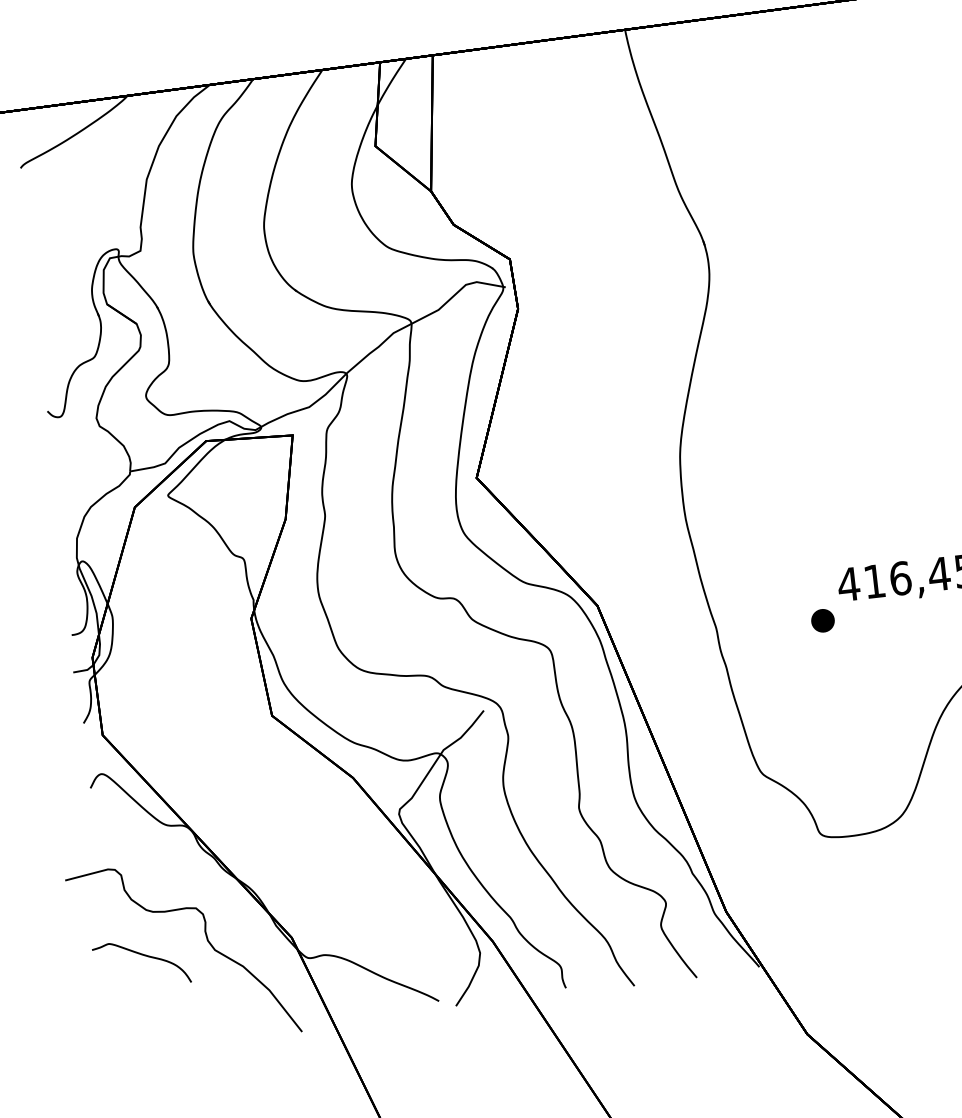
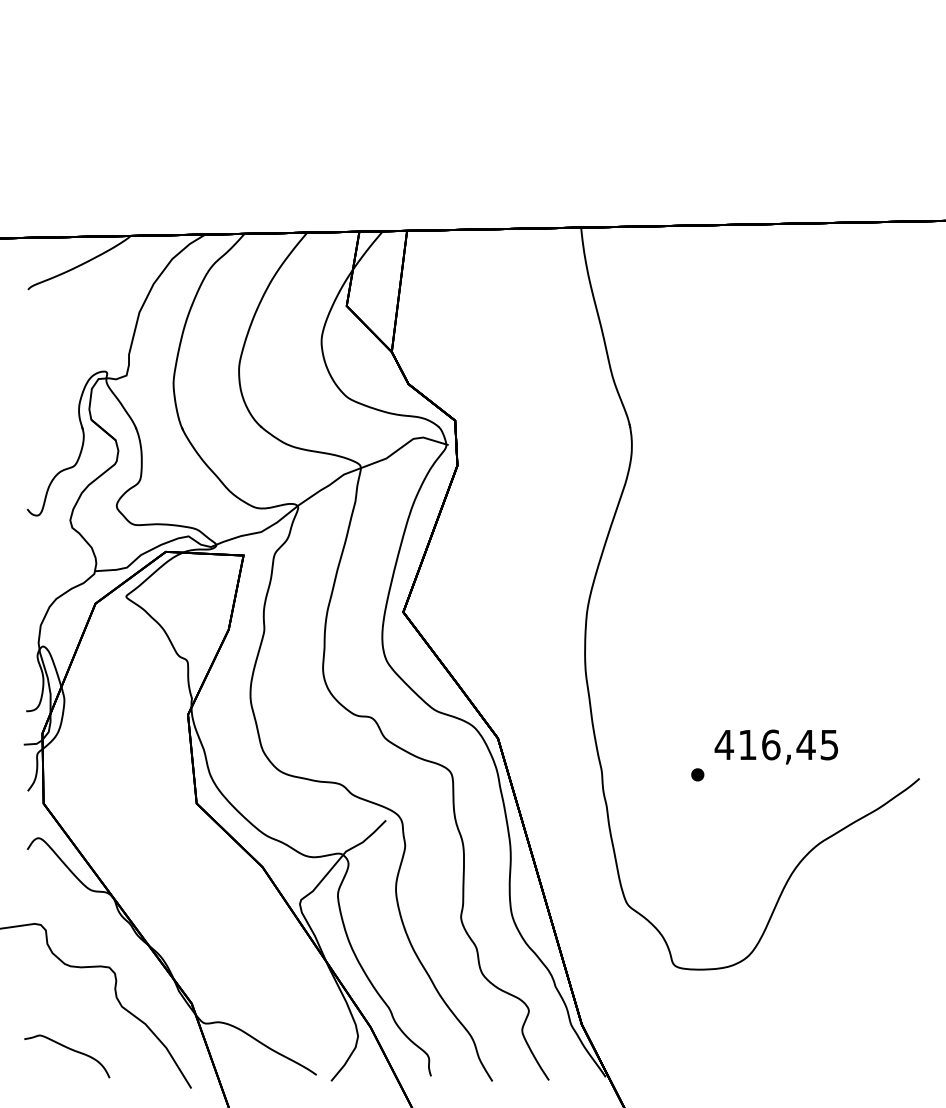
part: (822, 620) -> (697, 774), size x0.62
curve: (142, 955) -> (68, 1049), moved

